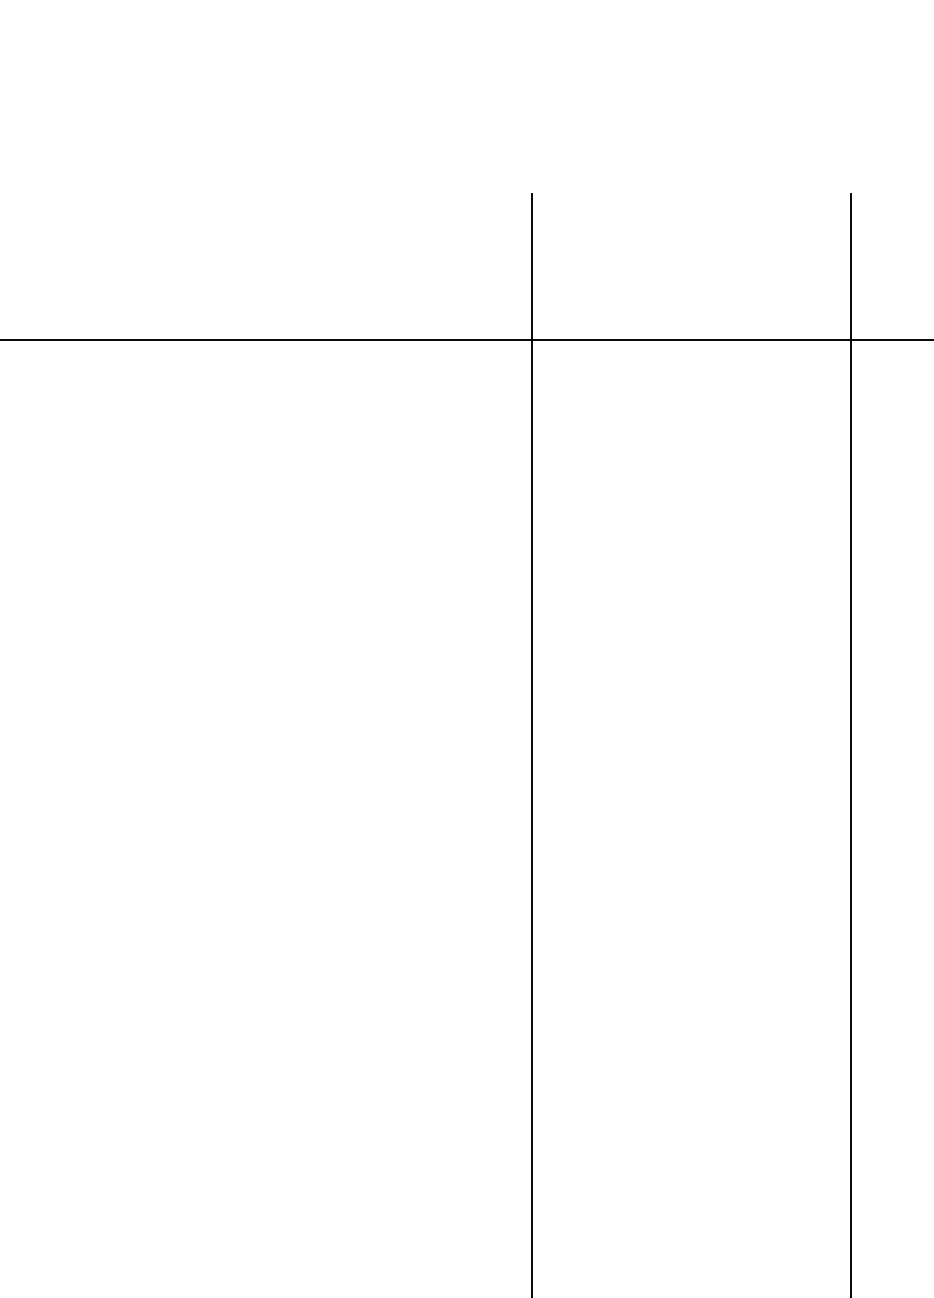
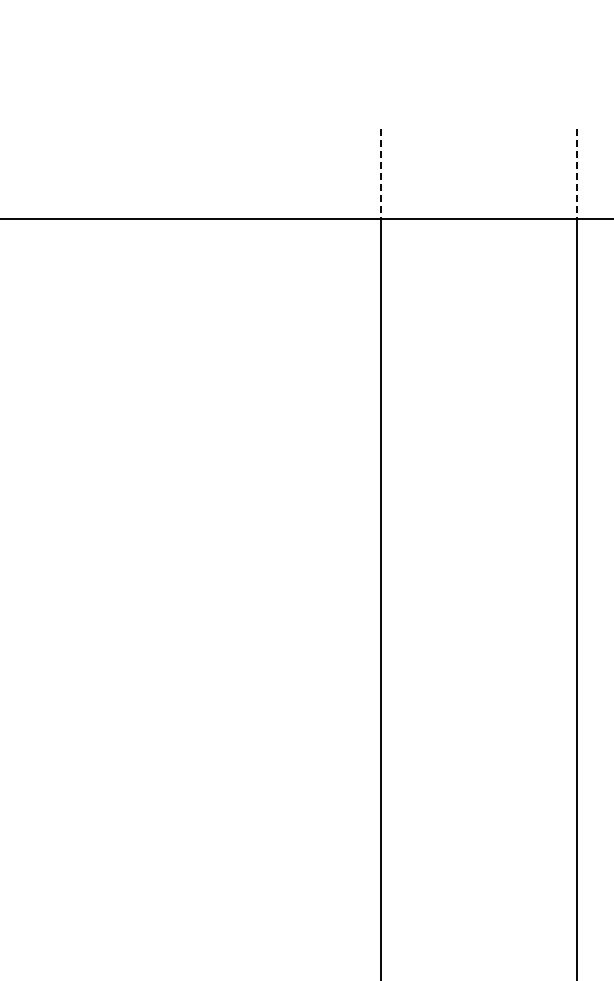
line: (533, 267) -> (381, 174), solid -> dashed
line: (851, 267) -> (577, 174), solid -> dashed

